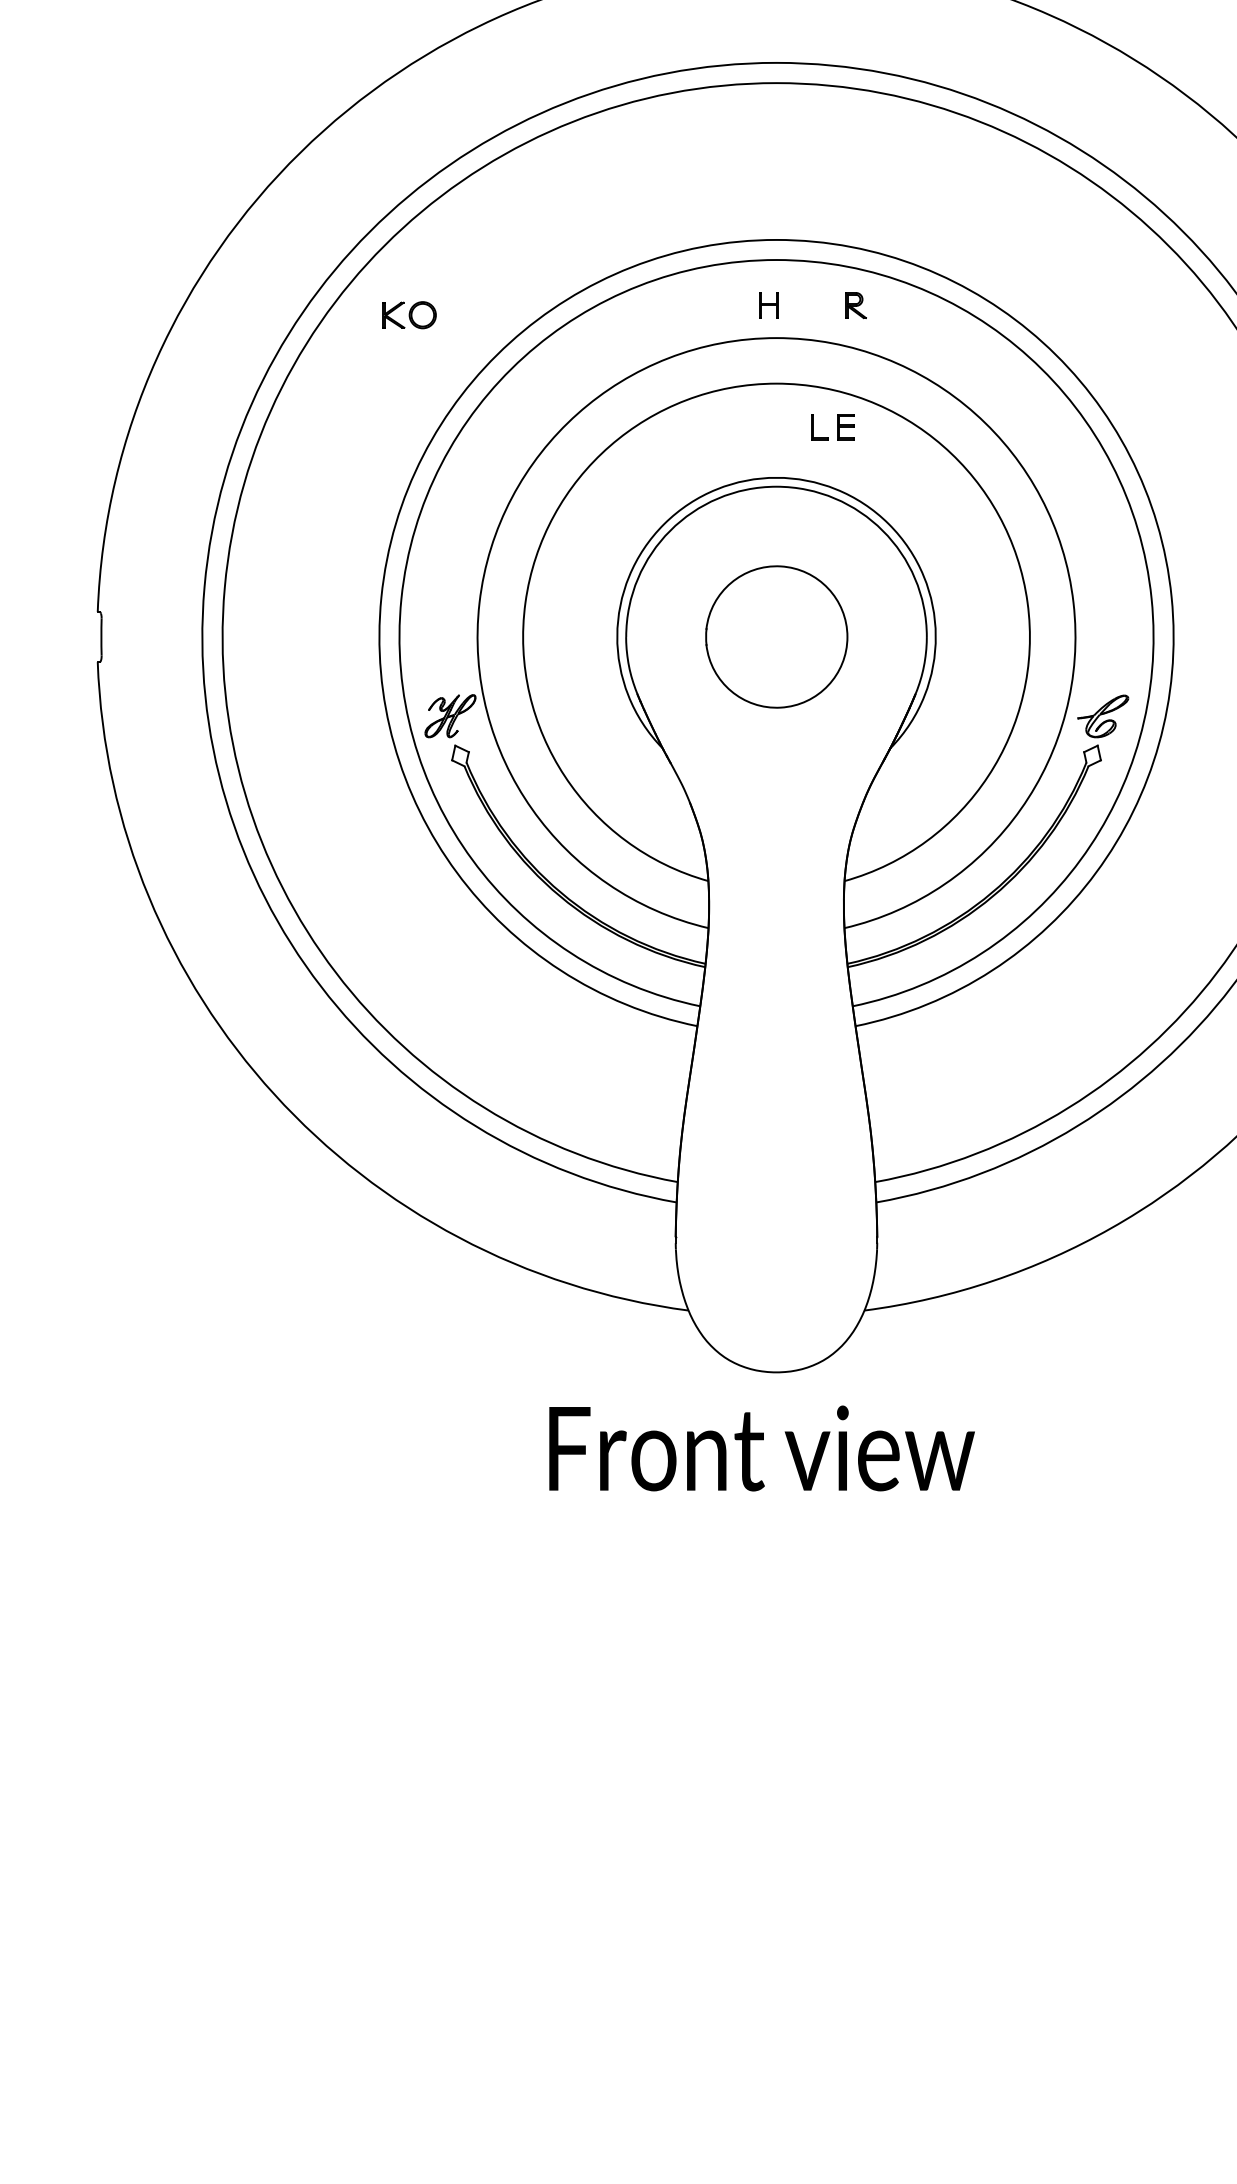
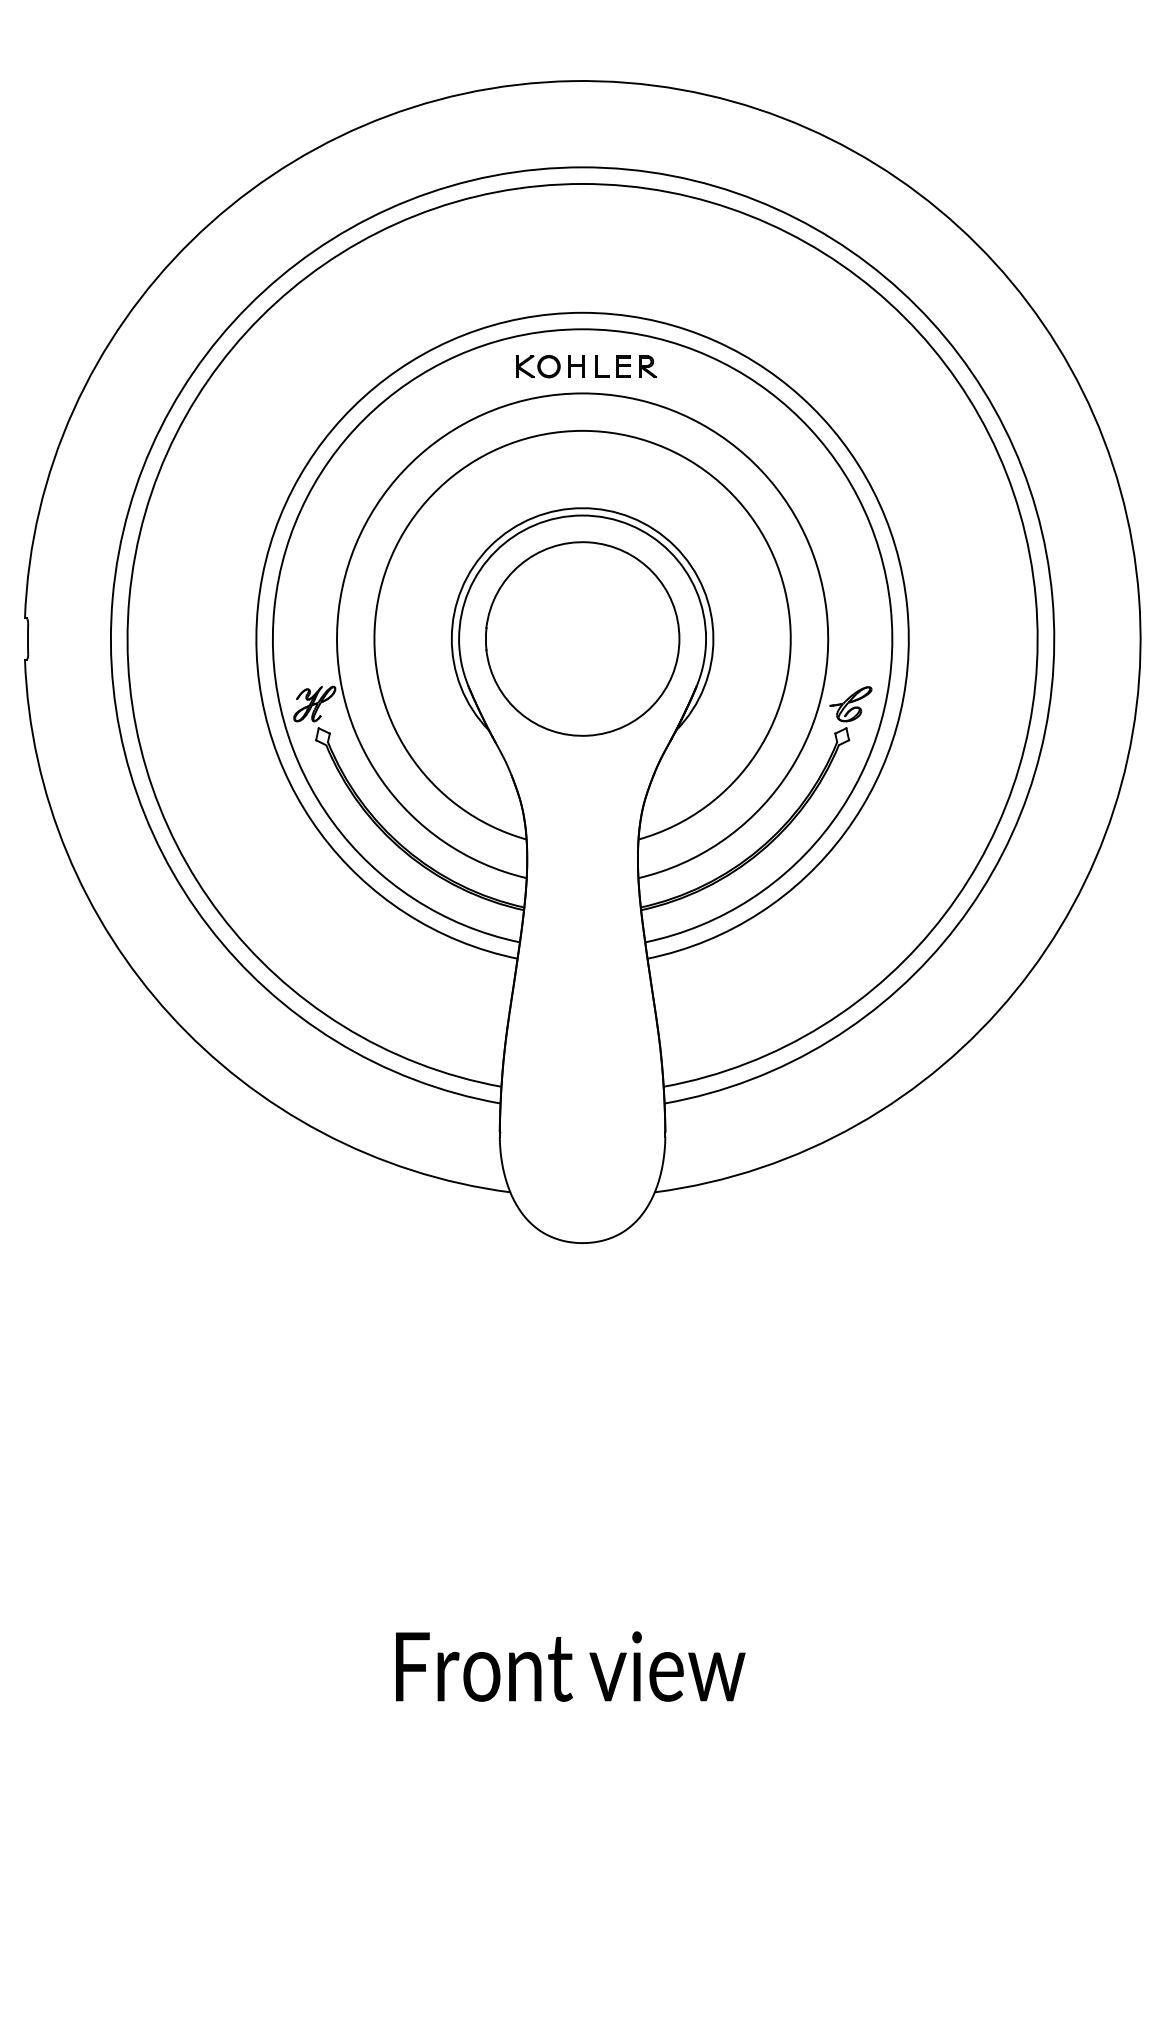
part: (410, 315) -> (538, 366), moved
part: (832, 427) -> (612, 366), moved
part: (776, 636) -> (582, 638), size x1.67
text: (761, 1448) -> (570, 1666), moved

